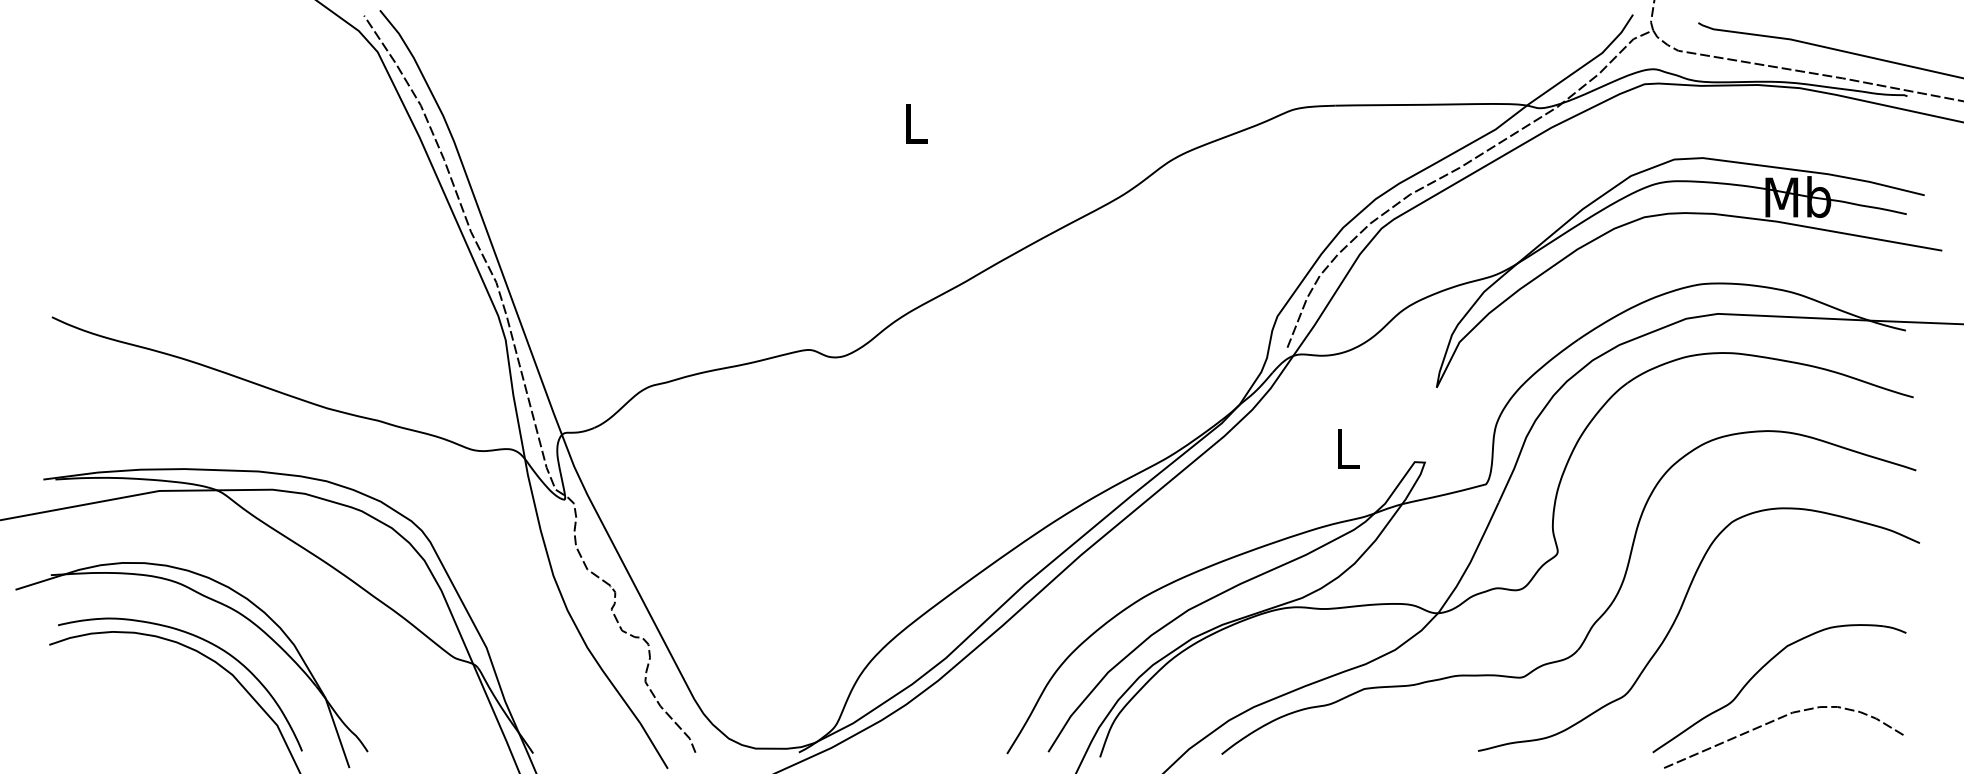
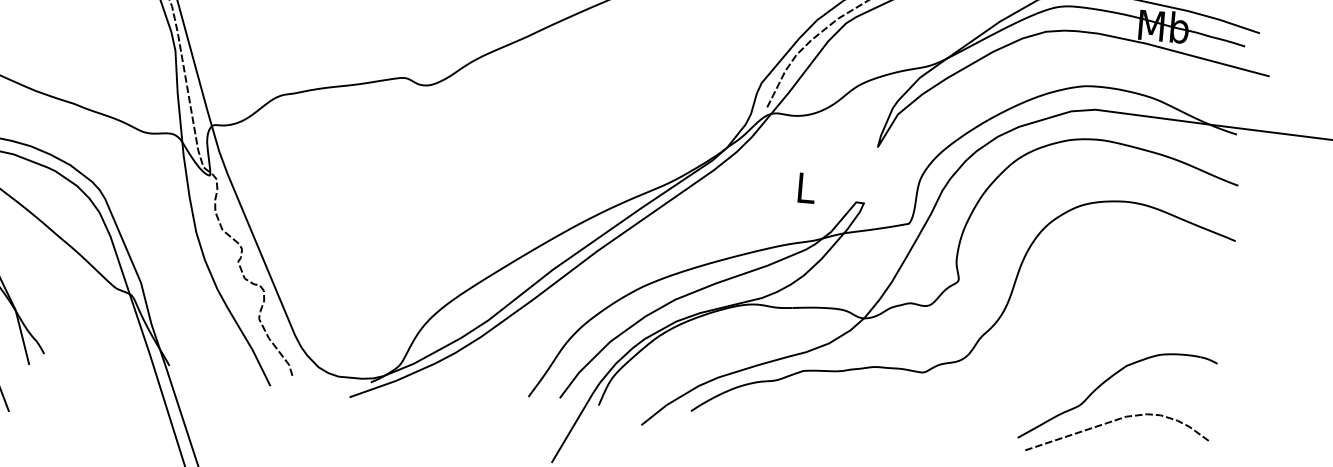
curve: (1677, 618) -> (1045, 337), removed

